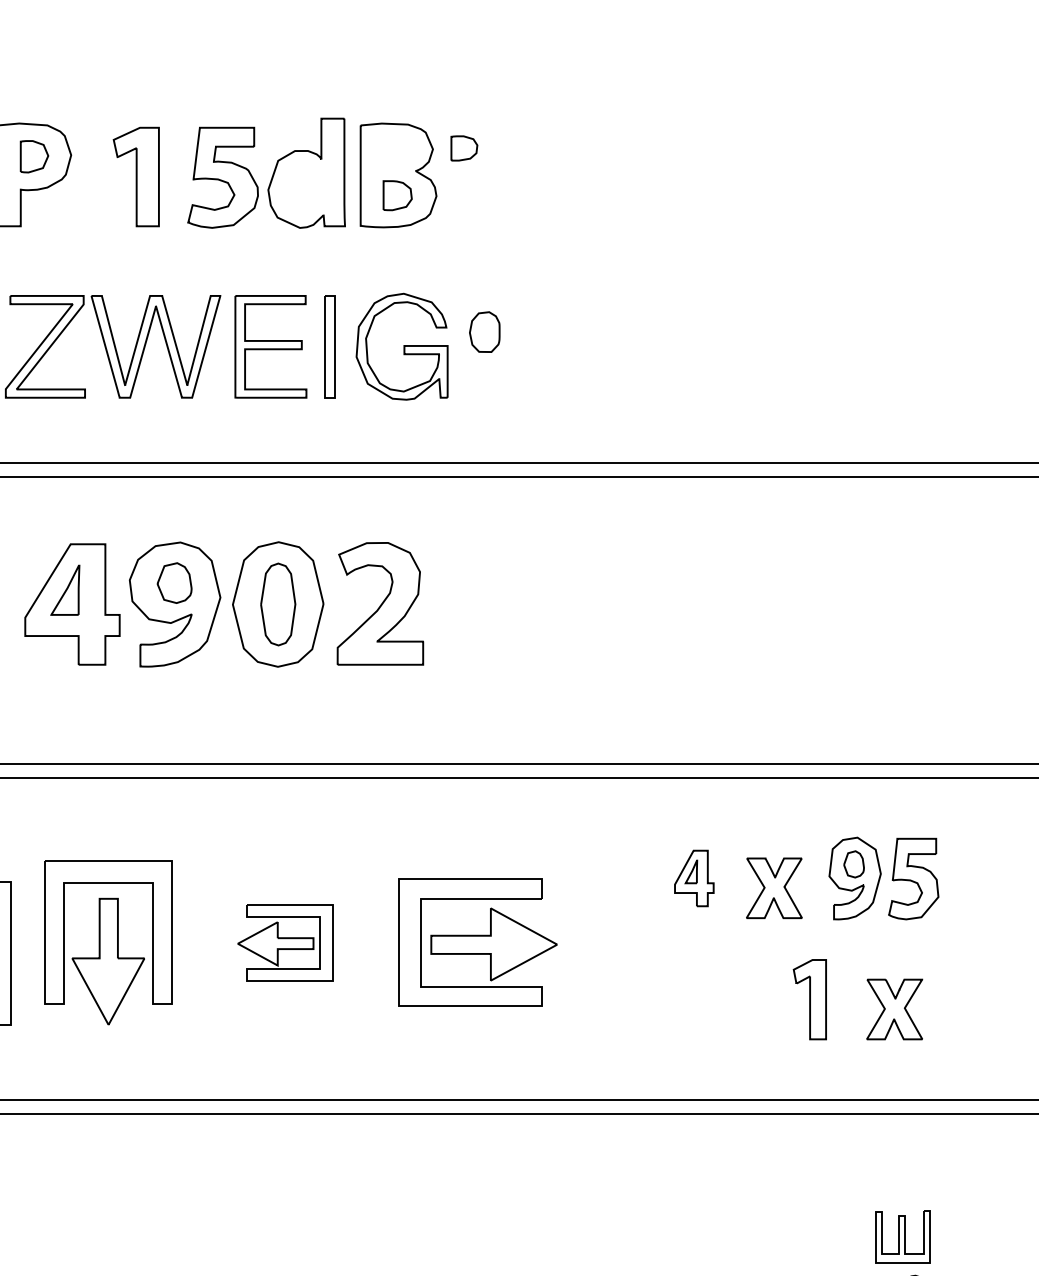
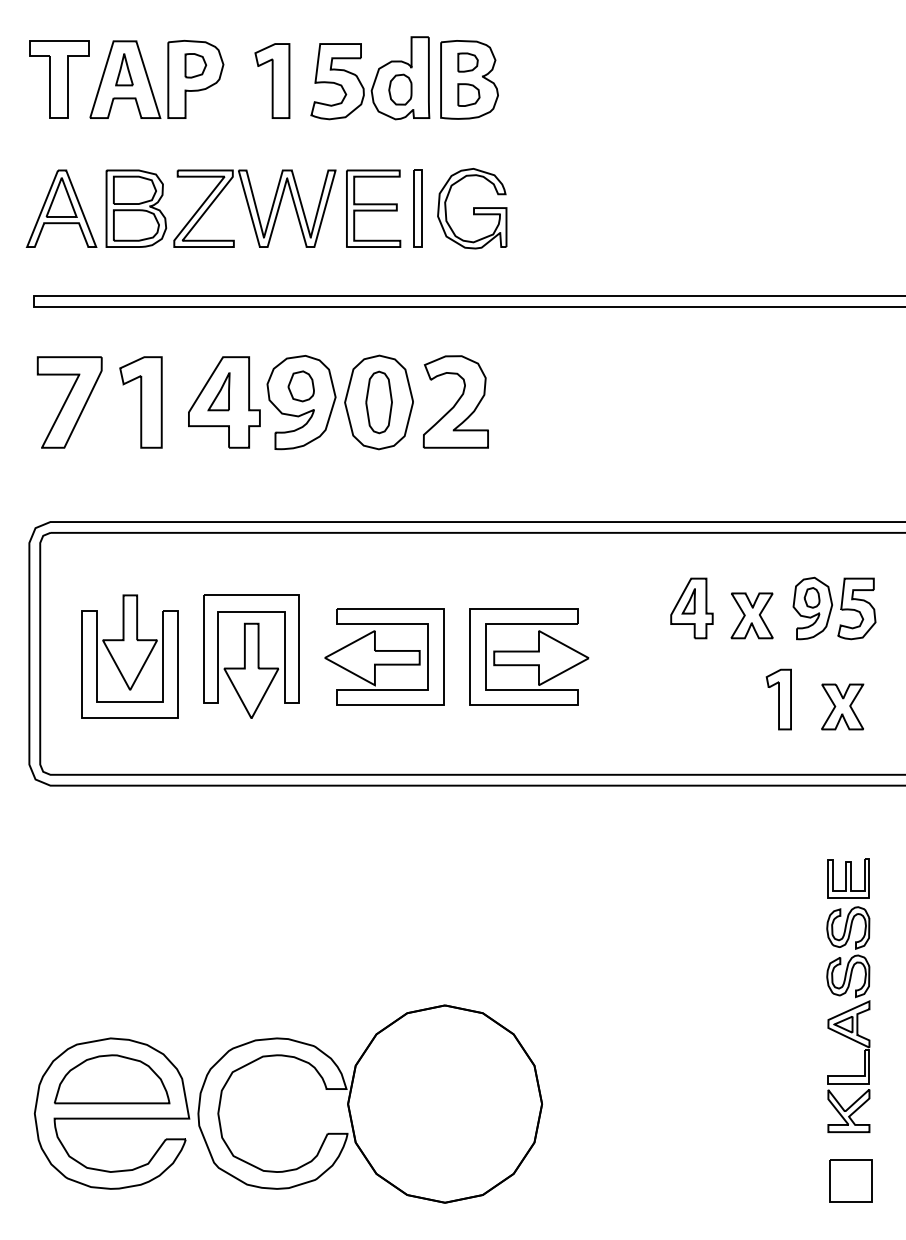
part: (463, 148) -> (467, 62), moved
part: (484, 331) -> (400, 89), moved
part: (693, 878) -> (691, 608), size x1.43
part: (285, 942) -> (384, 656), size x1.67

